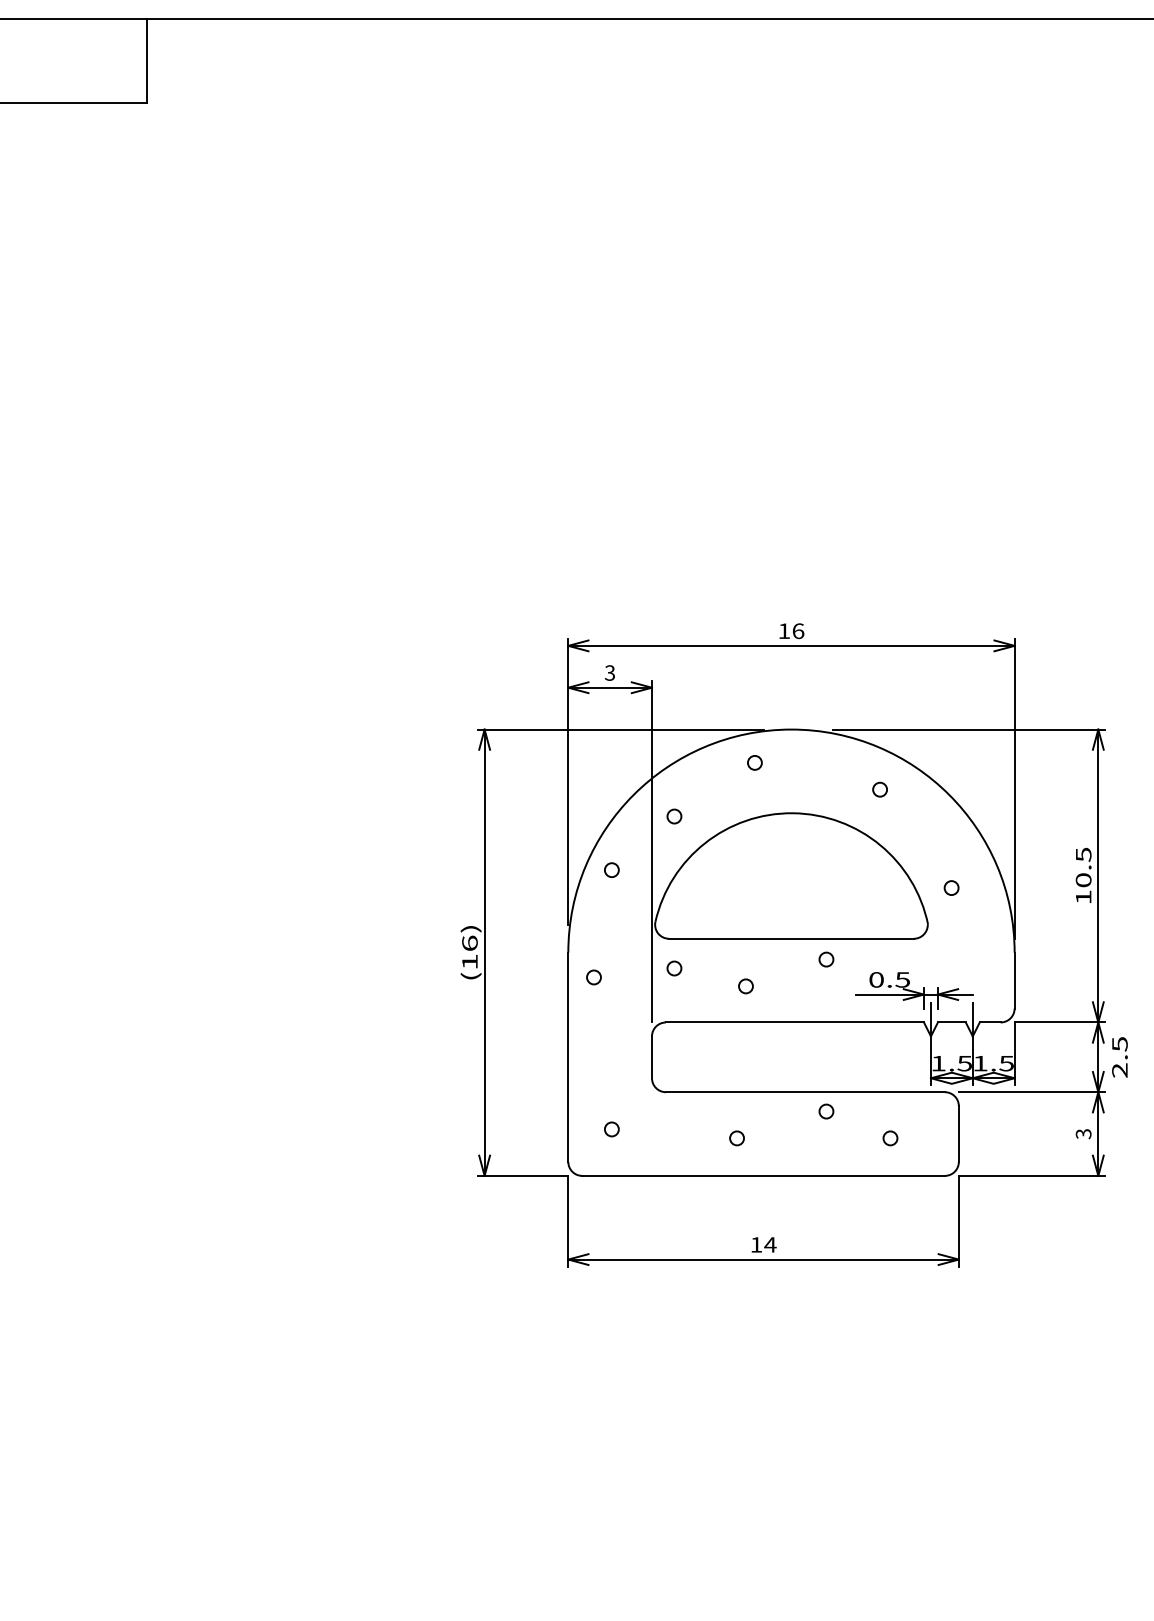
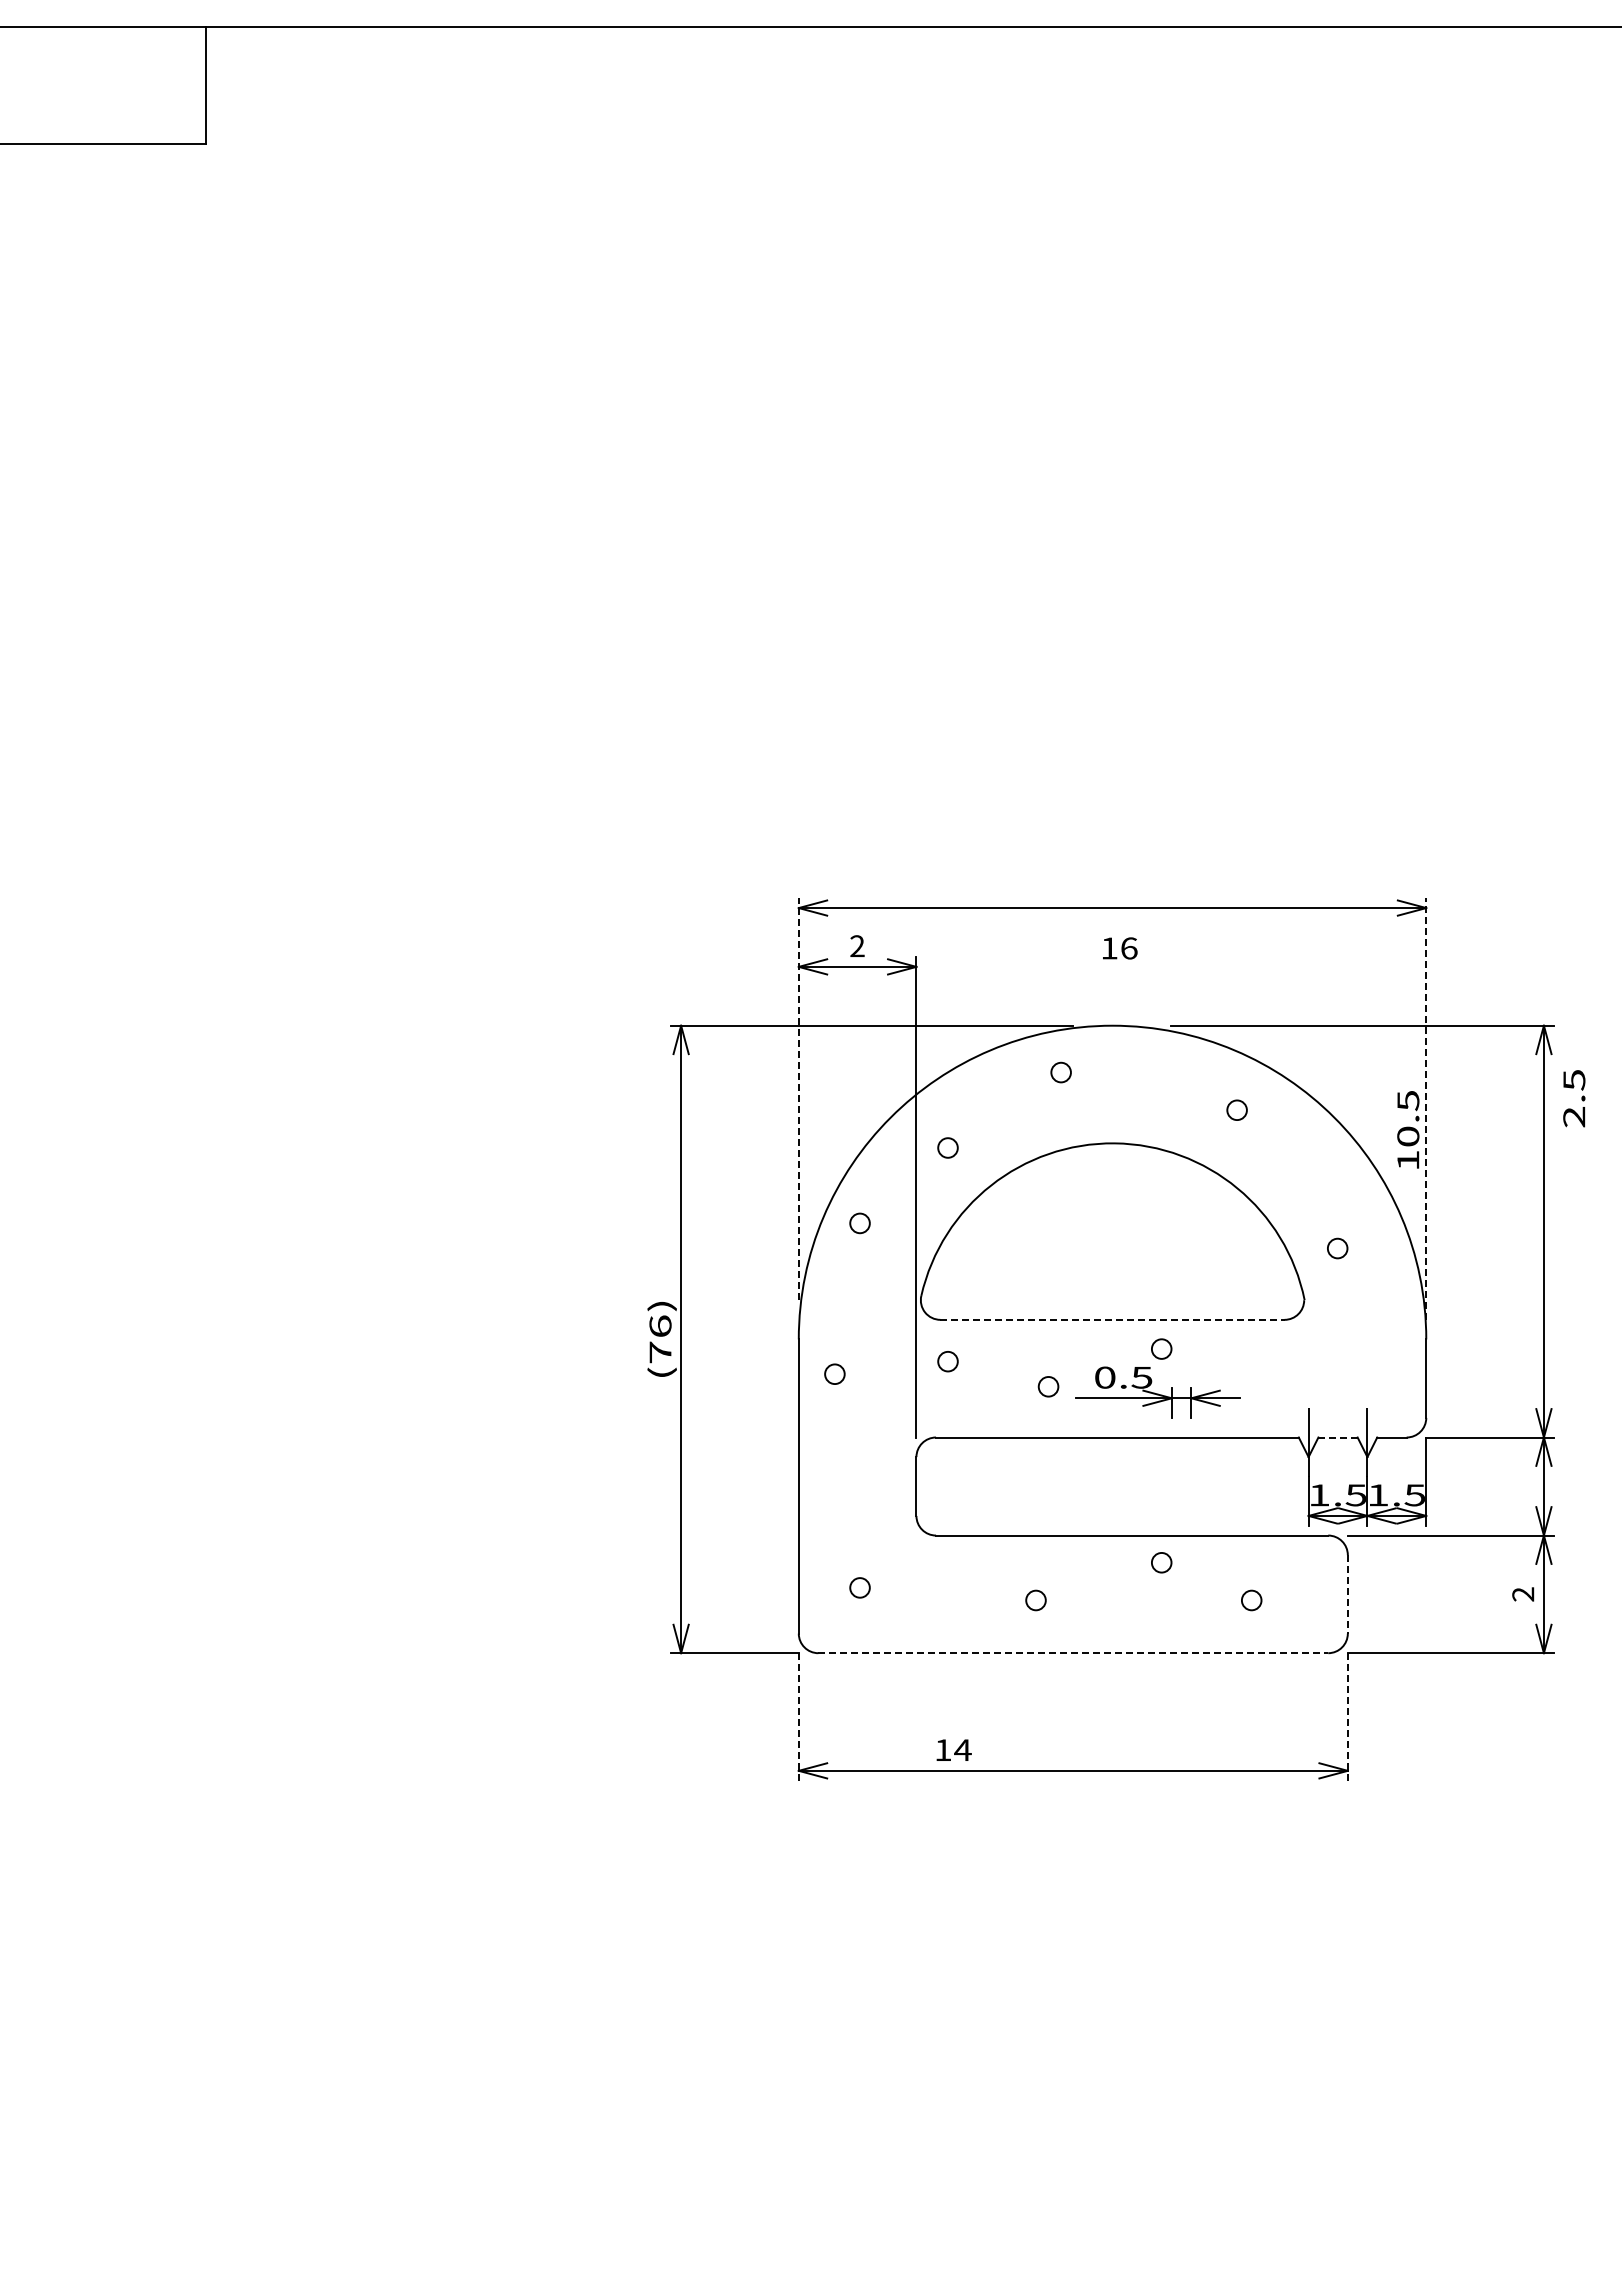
text: (792, 631) -> (1120, 948), moved
text: (610, 673) -> (857, 946), 3 -> 2
line: (568, 782) -> (798, 1099), solid -> dashed
line: (1014, 789) -> (1426, 1109), solid -> dashed
text: (1083, 875) -> (1408, 1129), moved
line: (792, 938) -> (1113, 1319), solid -> dashed
text: (469, 962) -> (660, 1352), (16) -> (76)
part: (913, 990) -> (1157, 1392), moved
line: (952, 1022) -> (1338, 1437), solid -> dashed
text: (1120, 1057) -> (1574, 1098), moved
line: (958, 1134) -> (1347, 1594), solid -> dashed
text: (1083, 1134) -> (1523, 1594), 3 -> 2
line: (763, 1176) -> (1073, 1653), solid -> dashed
line: (568, 1220) -> (798, 1716), solid -> dashed
line: (958, 1220) -> (1347, 1716), solid -> dashed
text: (763, 1244) -> (953, 1749), moved

